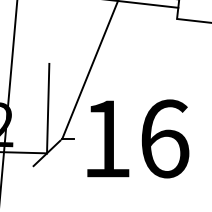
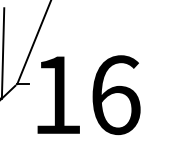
text: (138, 138) -> (89, 94), moved

